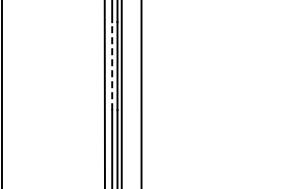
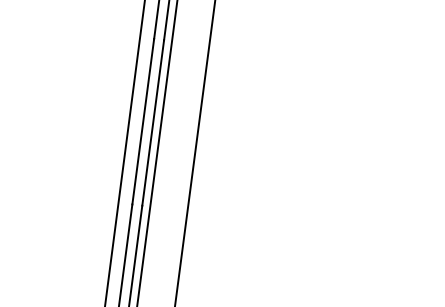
line: (112, 65) -> (143, 120), dashed -> solid

